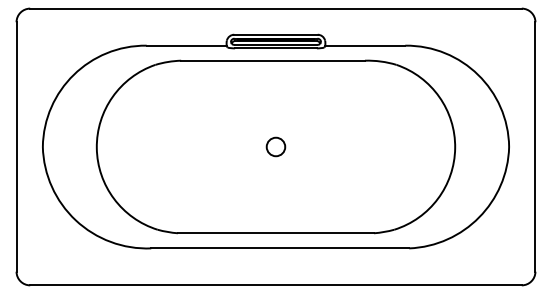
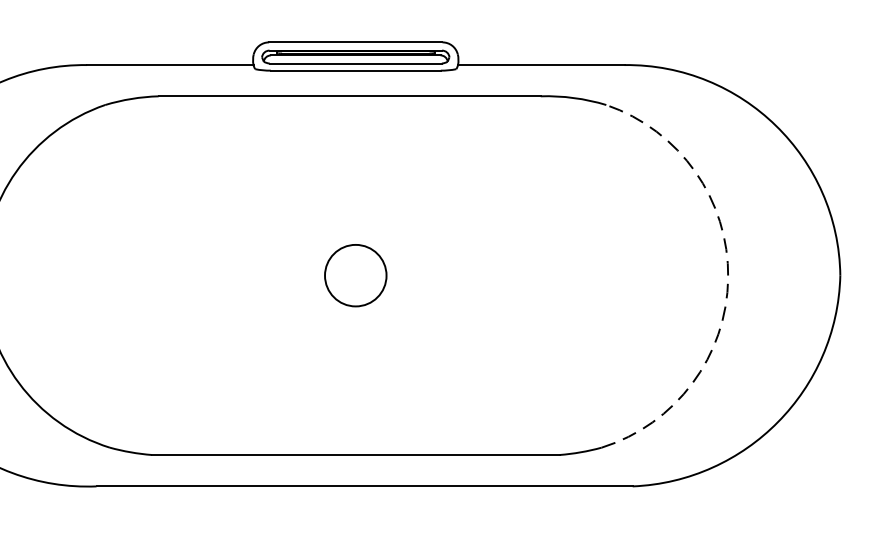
circle: (275, 146) -> (354, 274), size x1.6
arc: (455, 148) -> (728, 278), solid -> dashed

